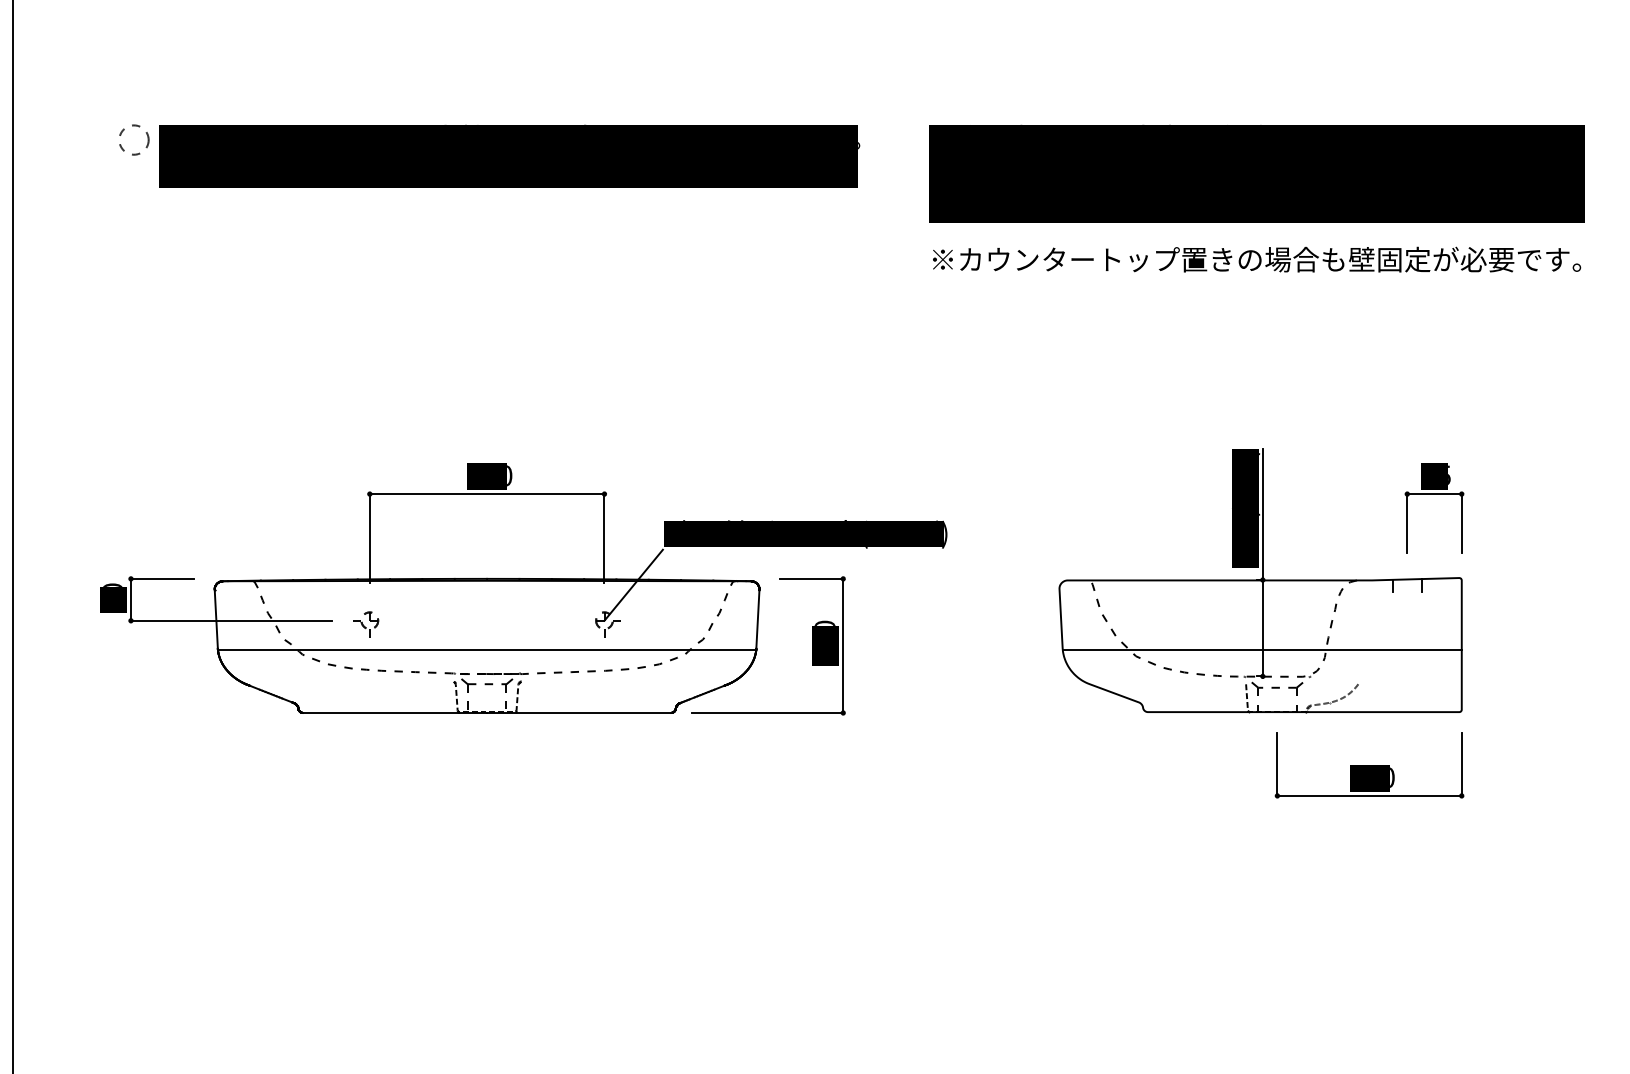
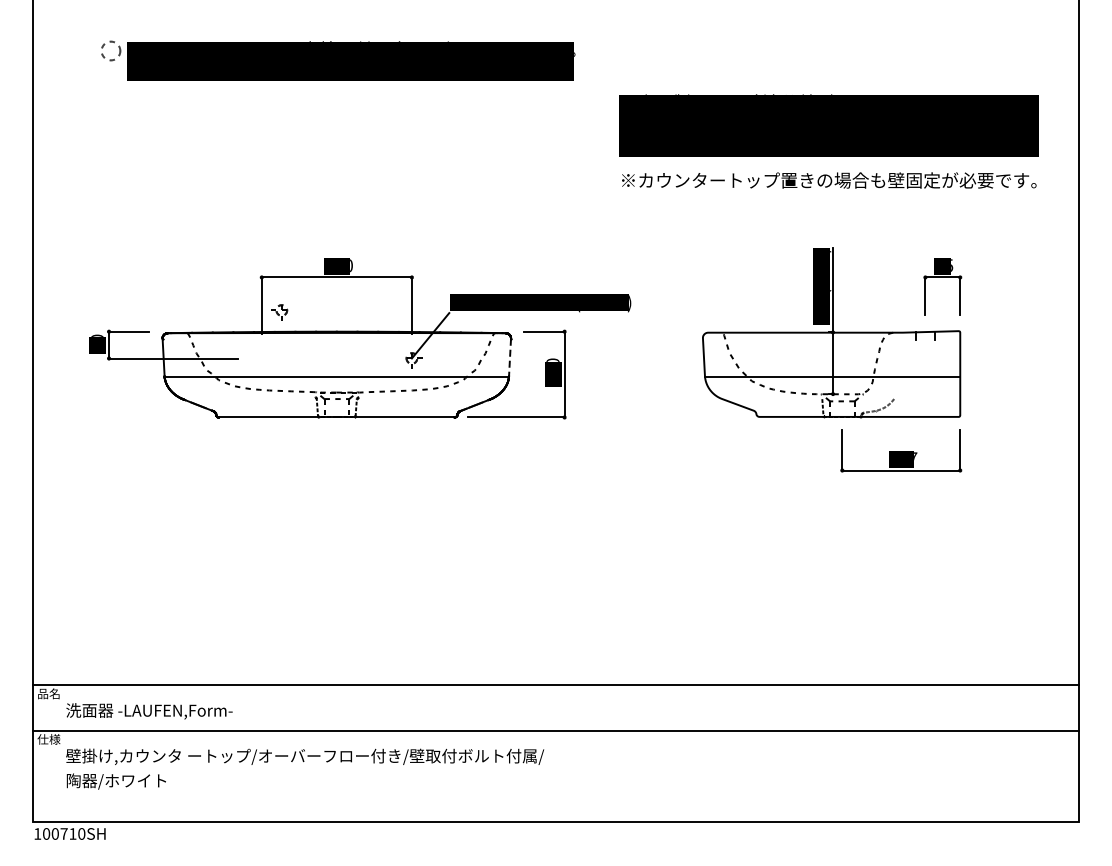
text: (1255, 198) -> (828, 141), moved
line: (758, 619) -> (510, 357), solid -> dashed
part: (366, 623) -> (279, 312), moved
text: (1391, 777) -> (915, 458), 220 -> 227

